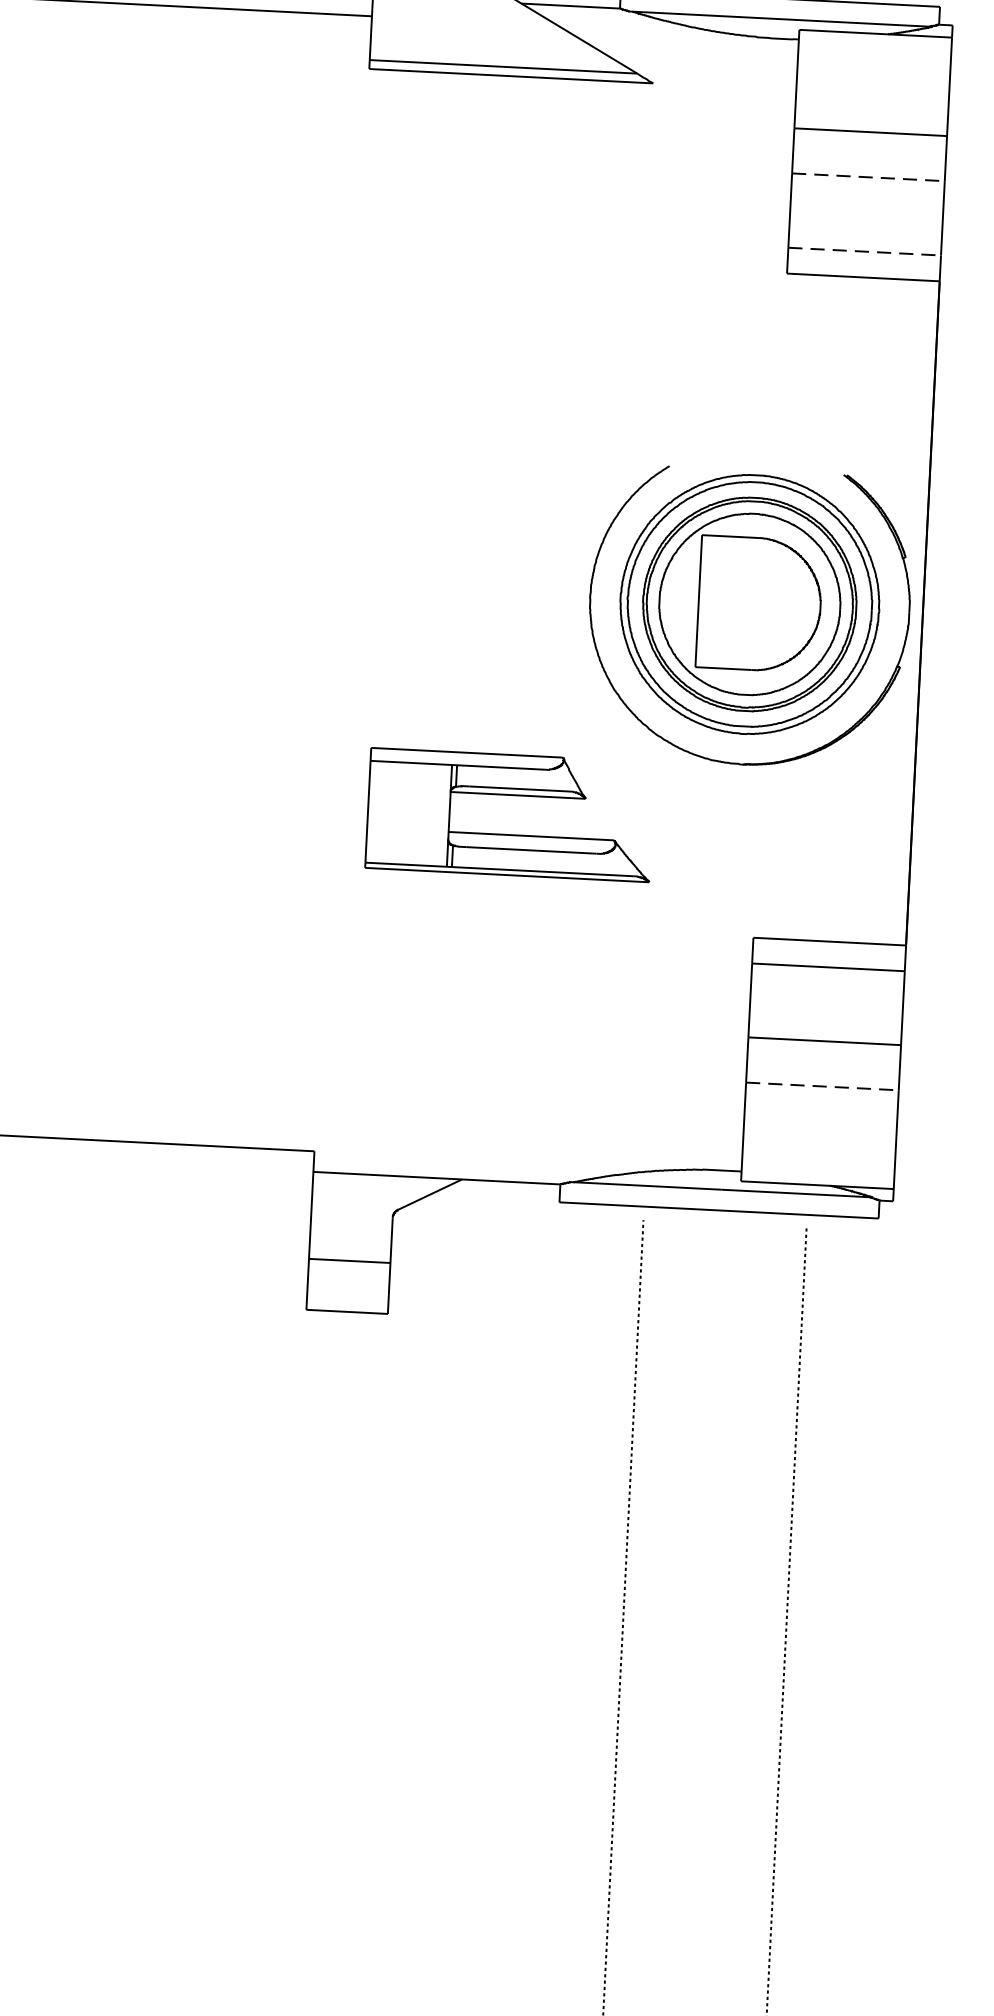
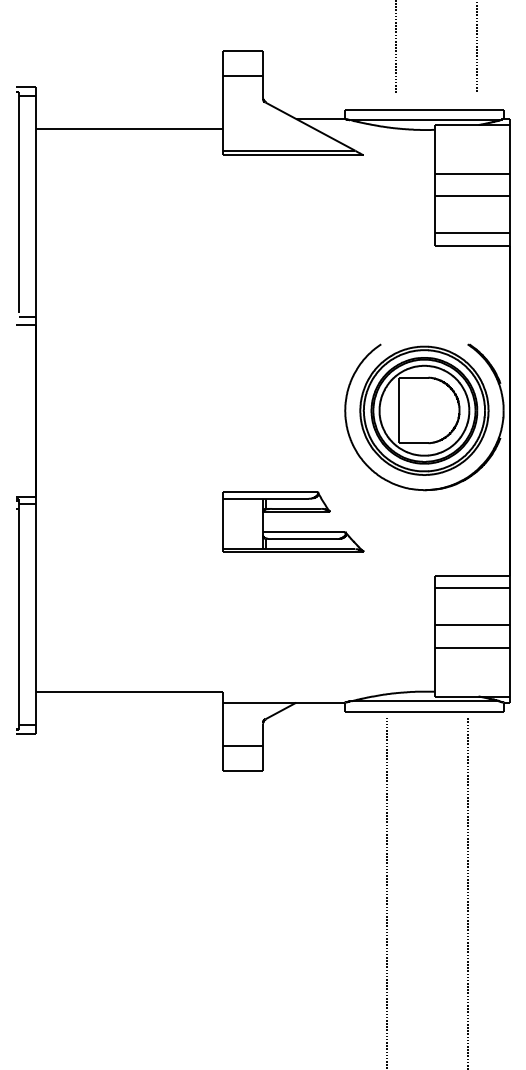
line: (868, 177) -> (472, 196), dashed -> solid
line: (864, 252) -> (472, 233), dashed -> solid
part: (512, 795) -> (293, 512), moved
line: (822, 1086) -> (472, 647), dashed -> solid

